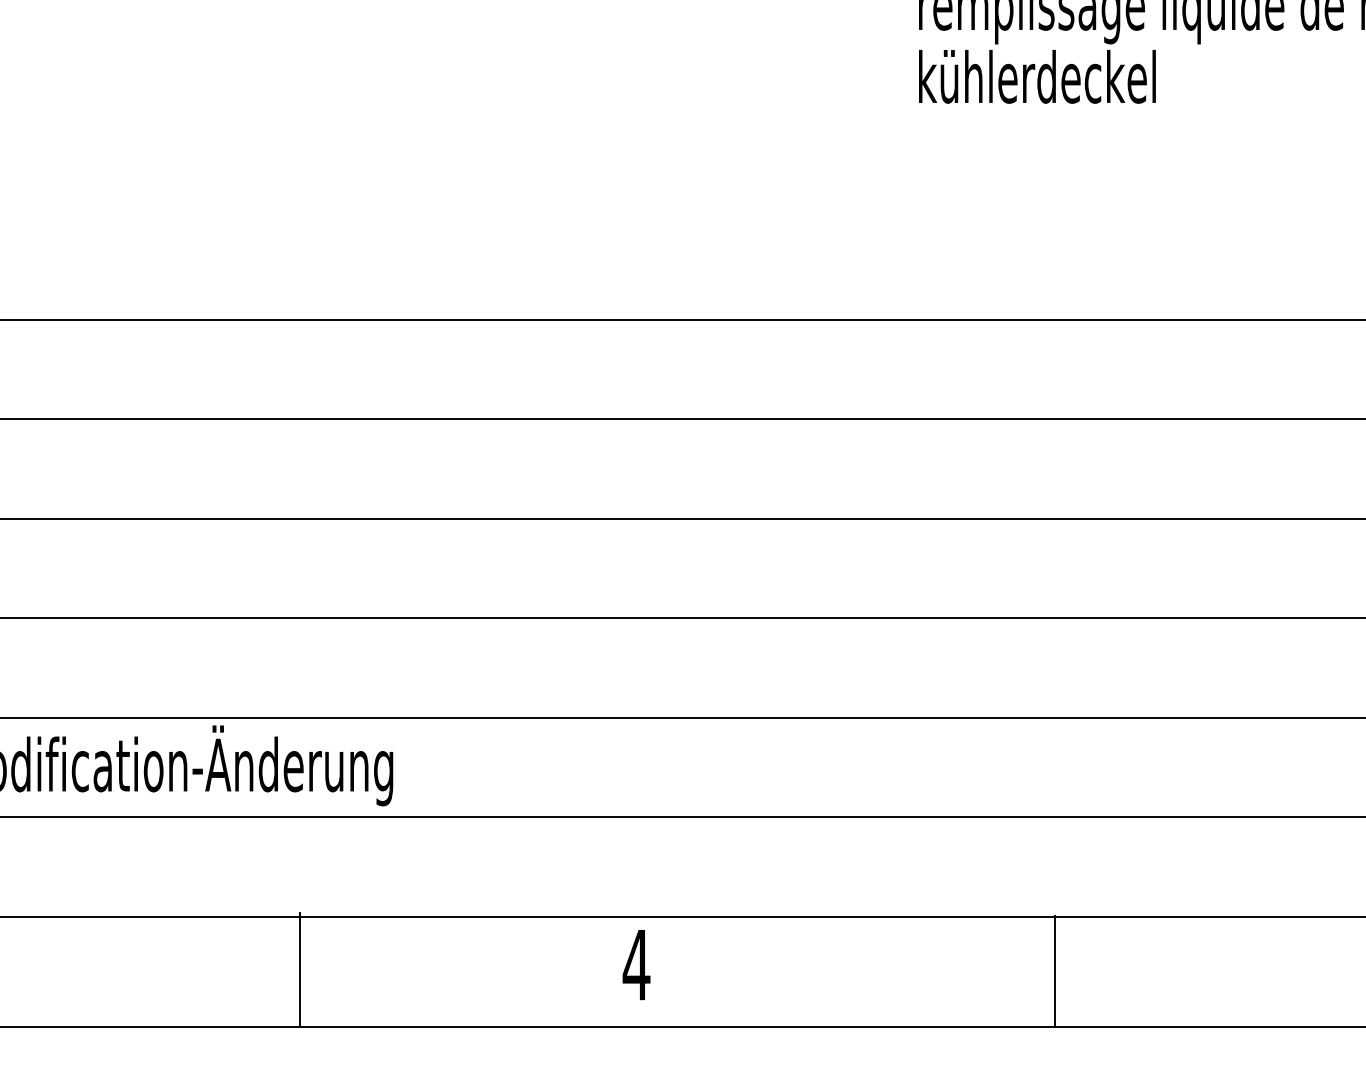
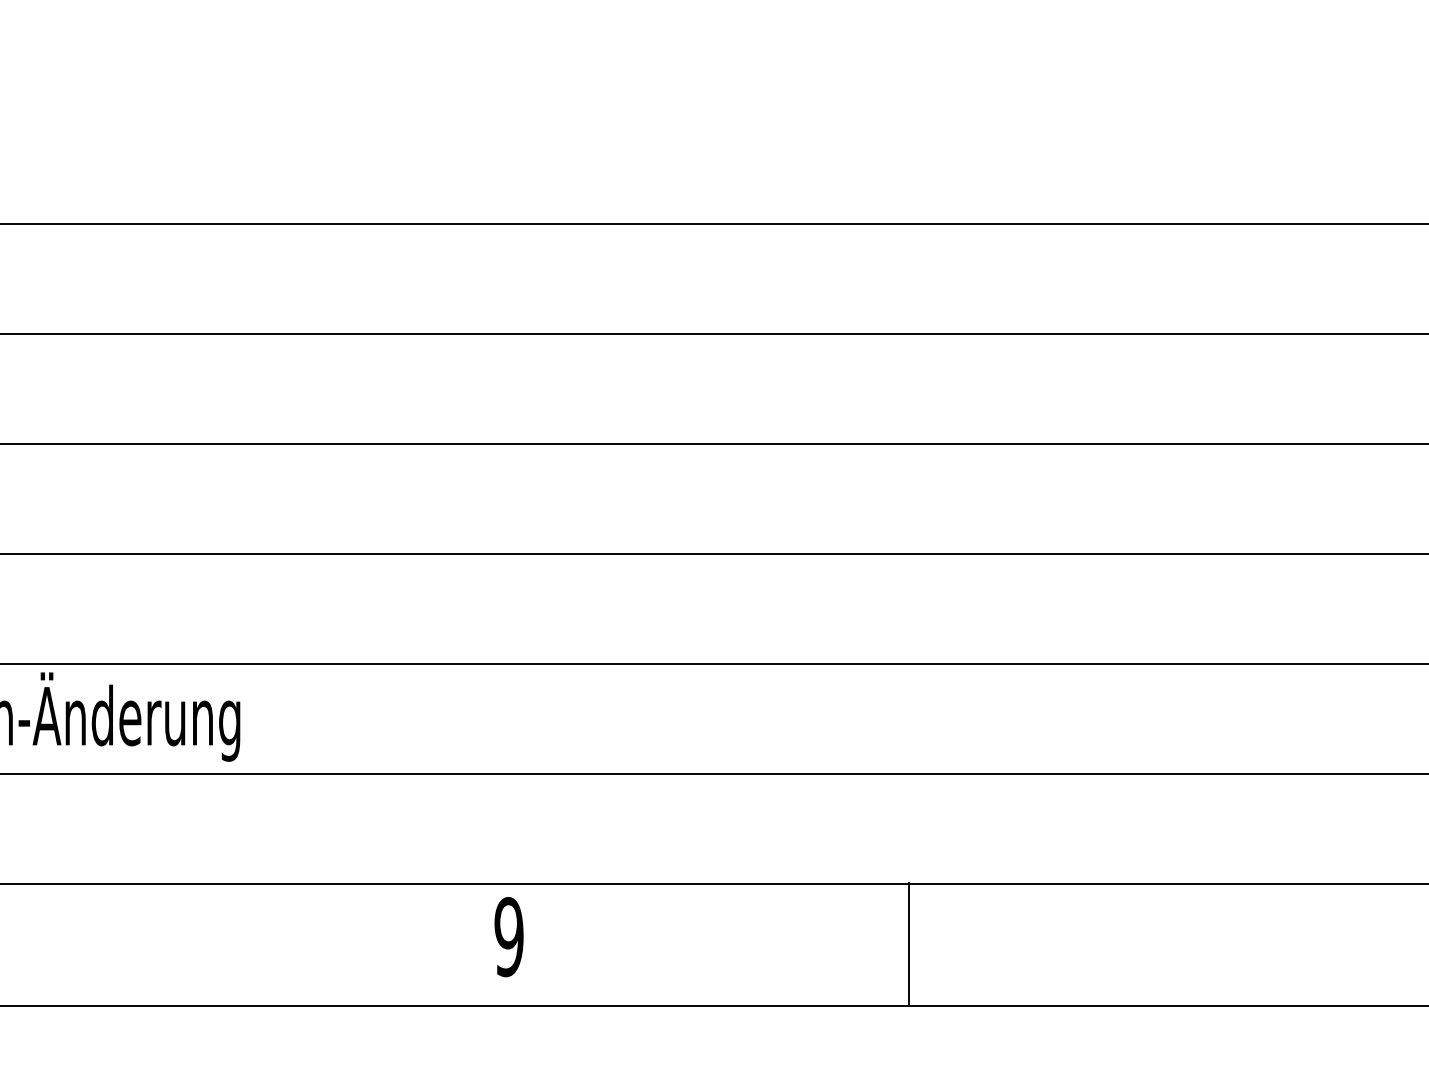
text: (636, 964) -> (509, 936), 4 -> 9
line: (300, 970) -> (137, 943), removed
line: (1055, 971) -> (908, 944), moved

